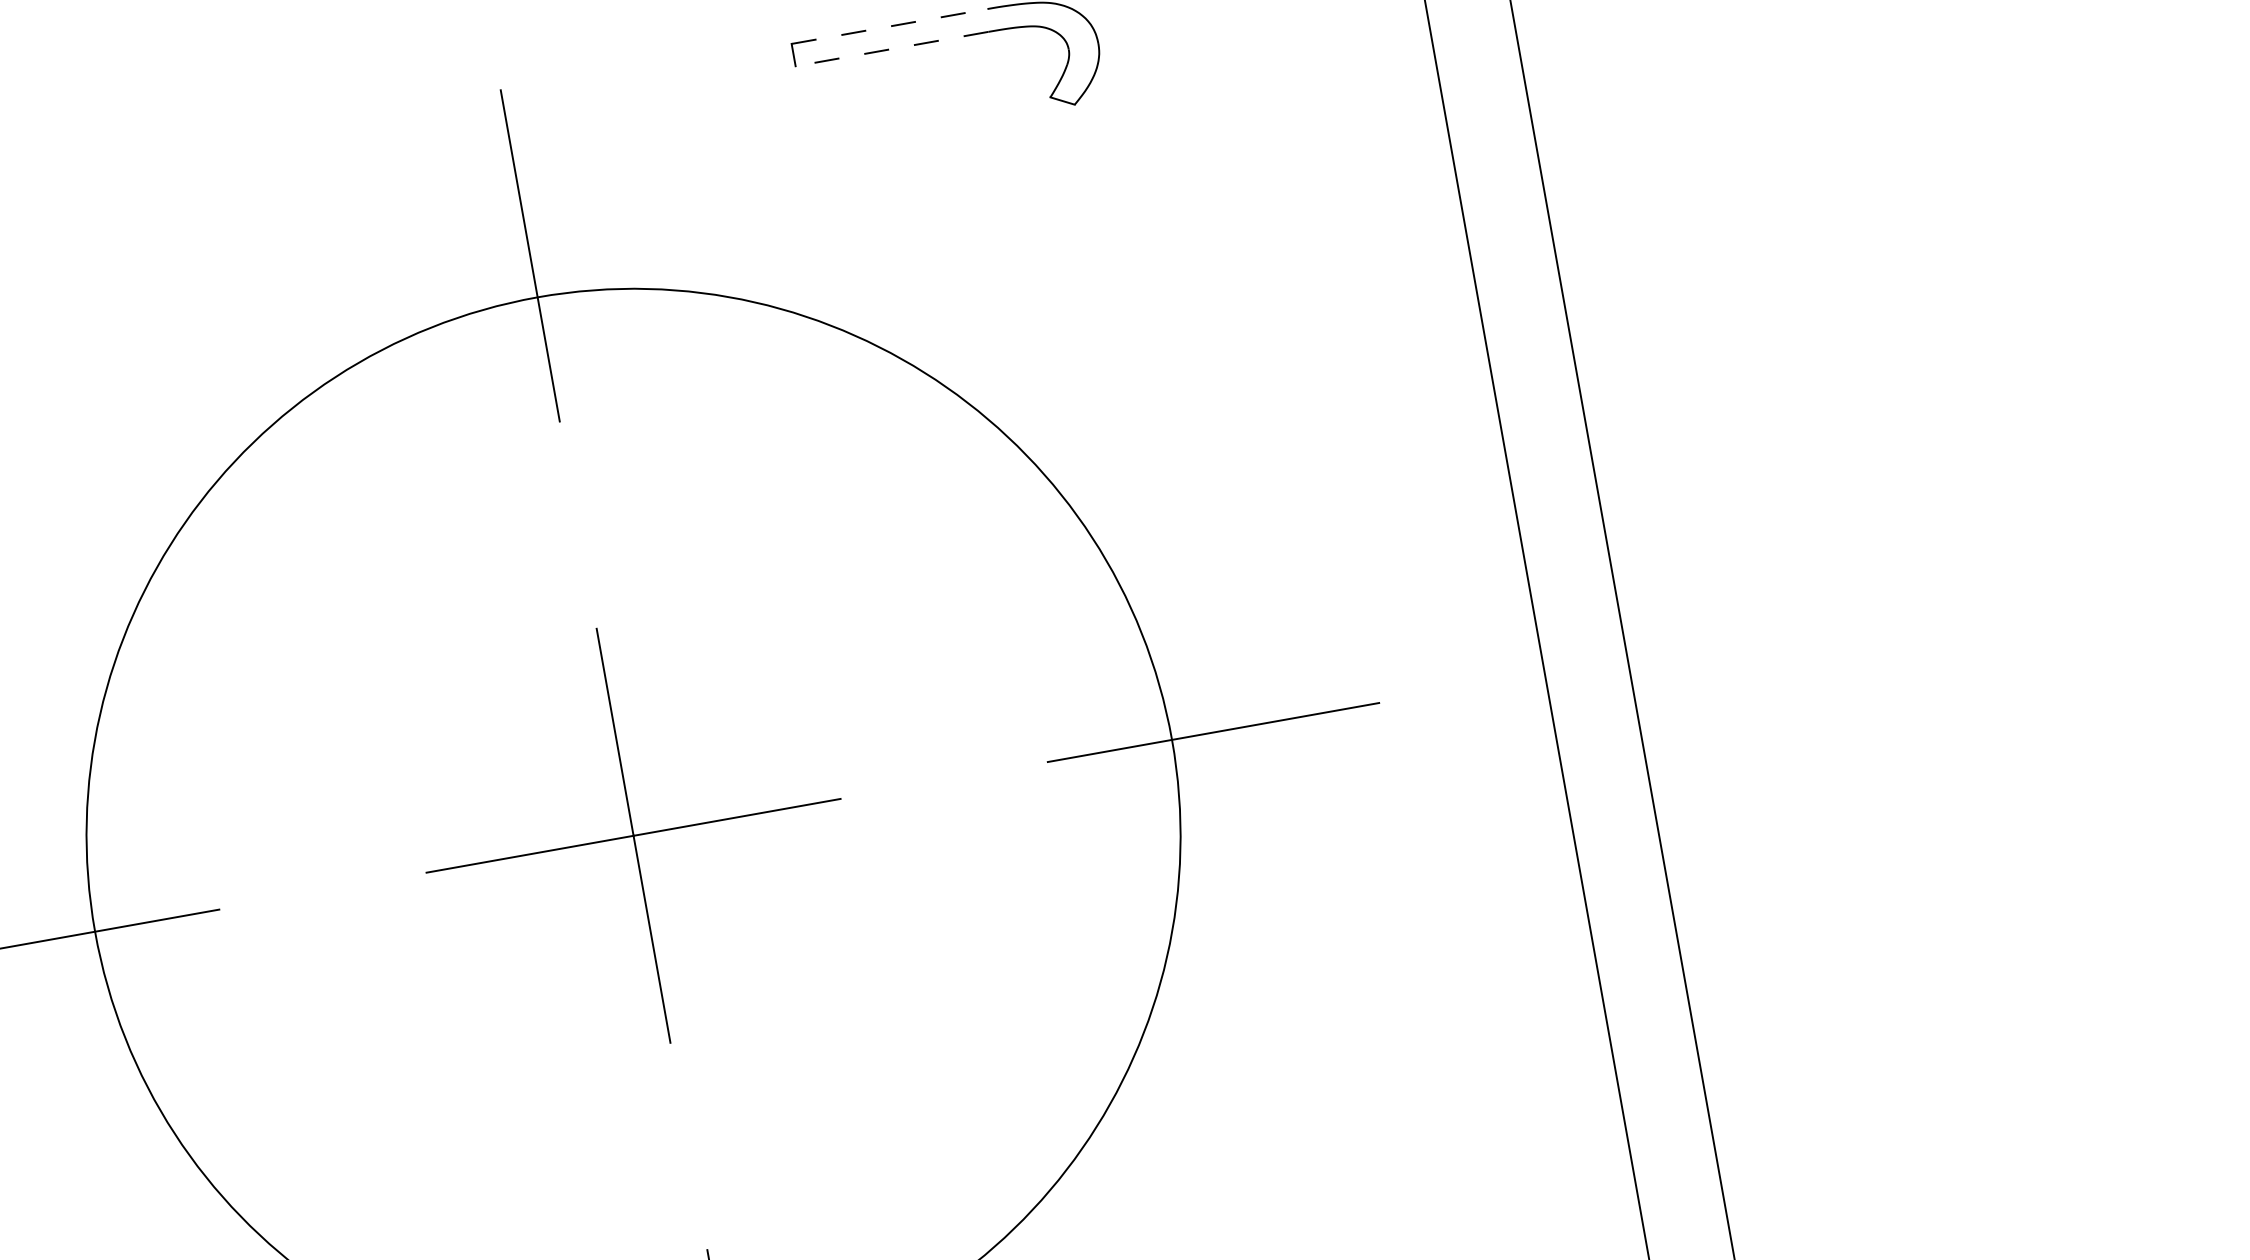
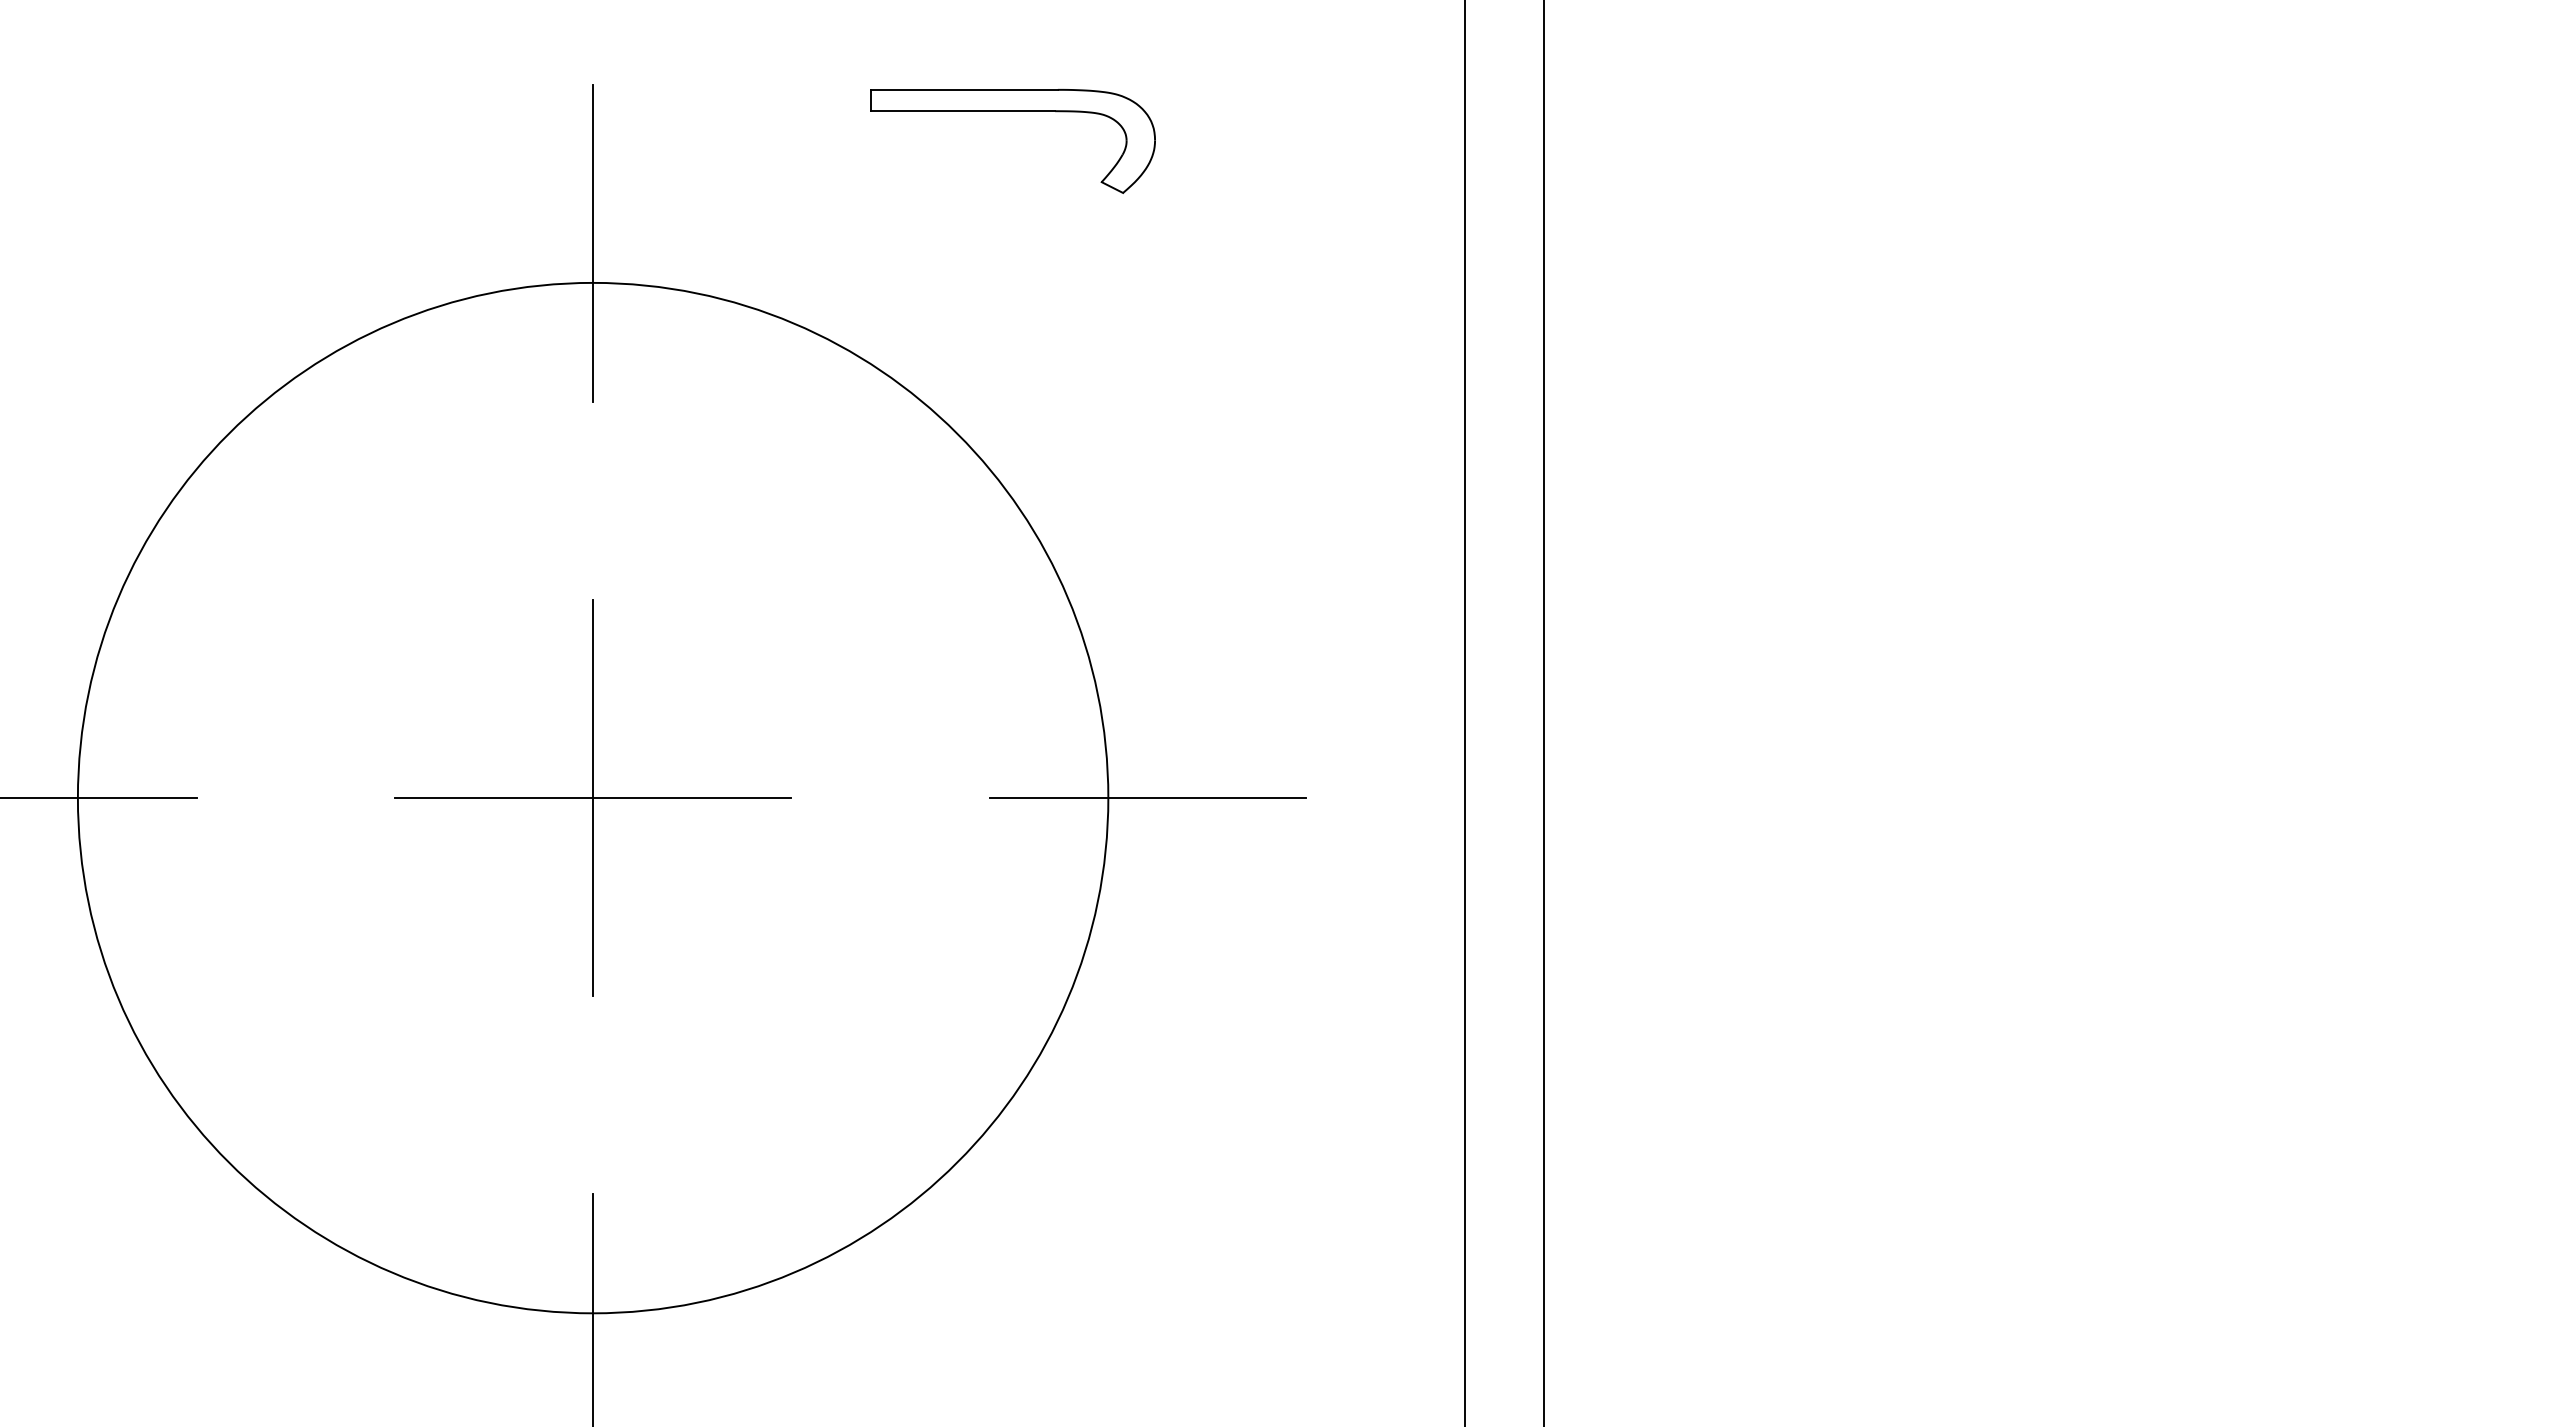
line: (889, 26) -> (964, 89), dashed -> solid
line: (891, 49) -> (962, 111), dashed -> solid

